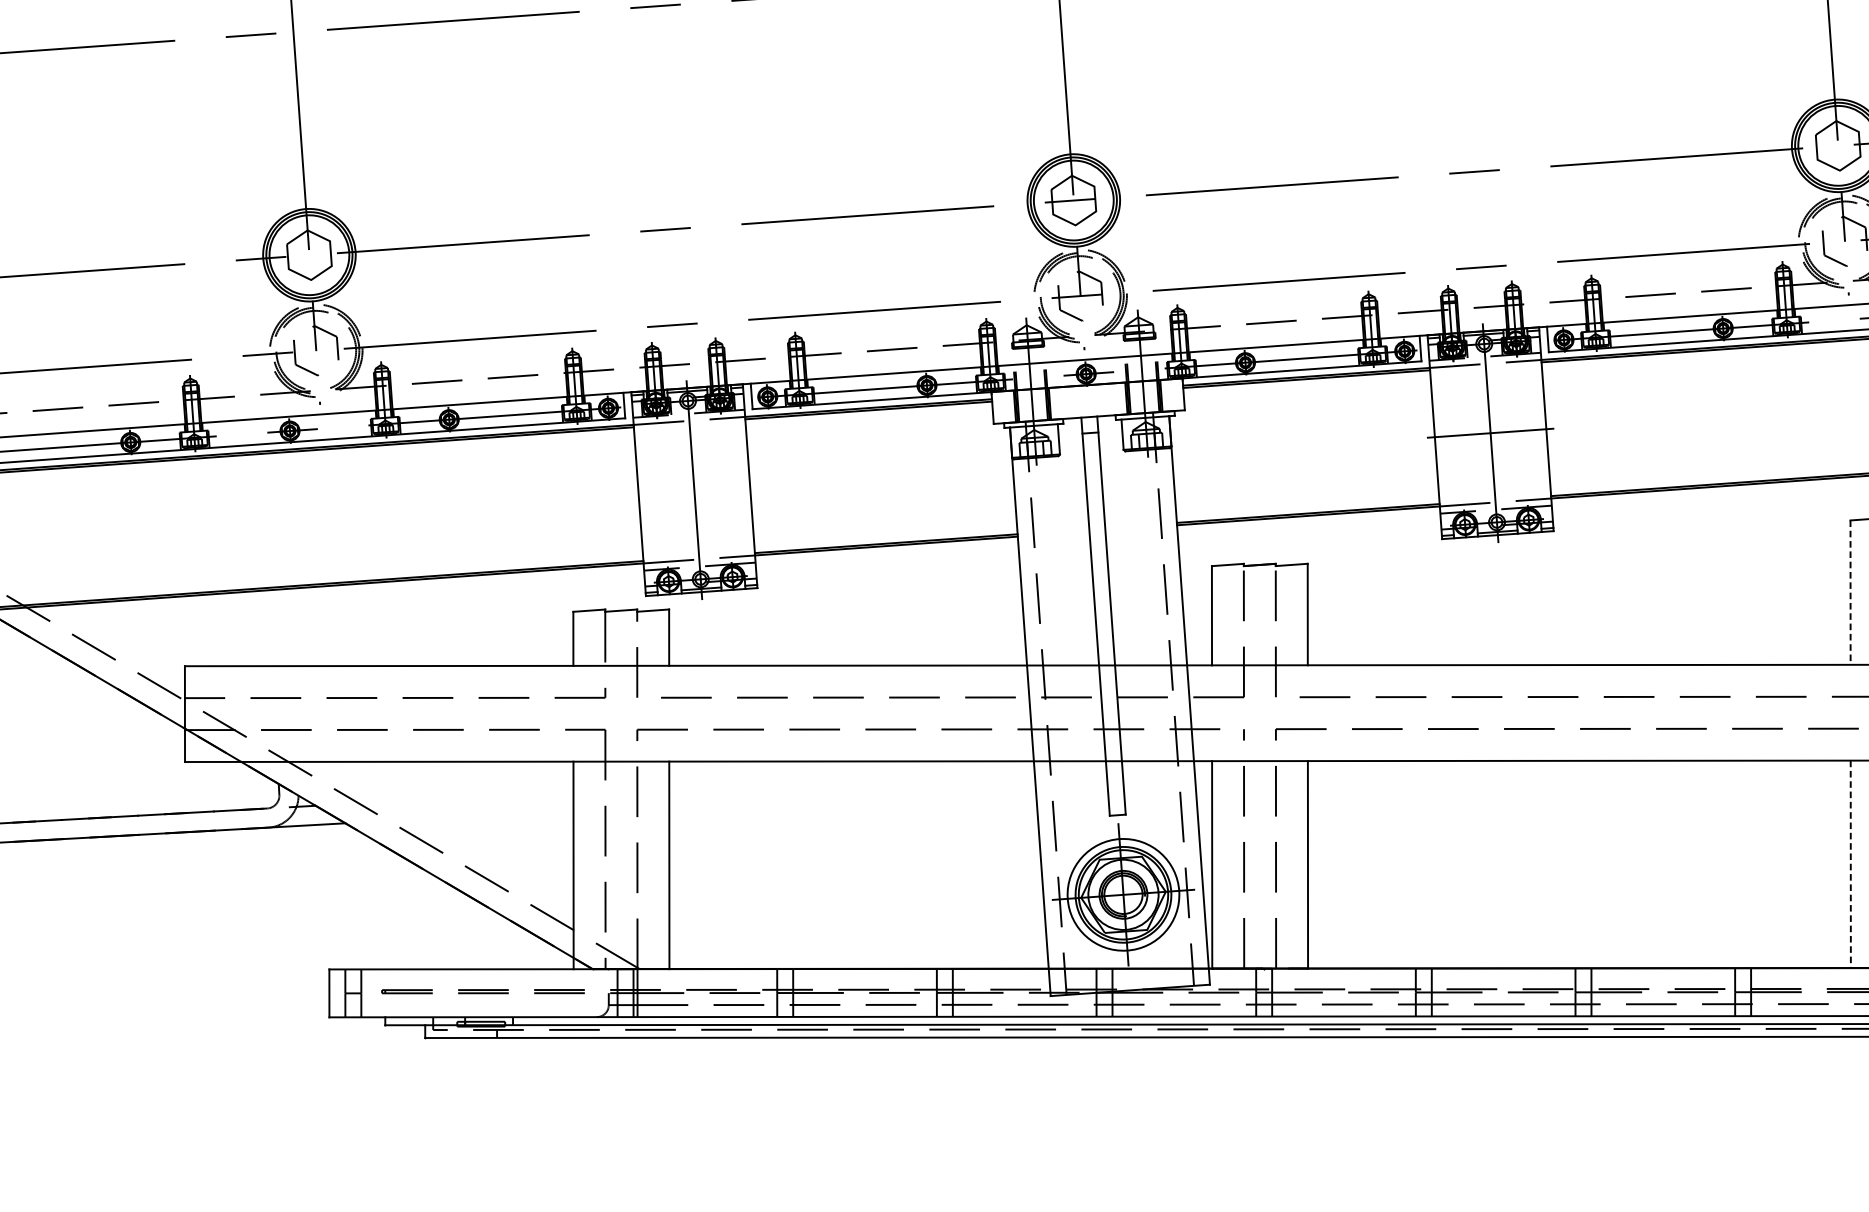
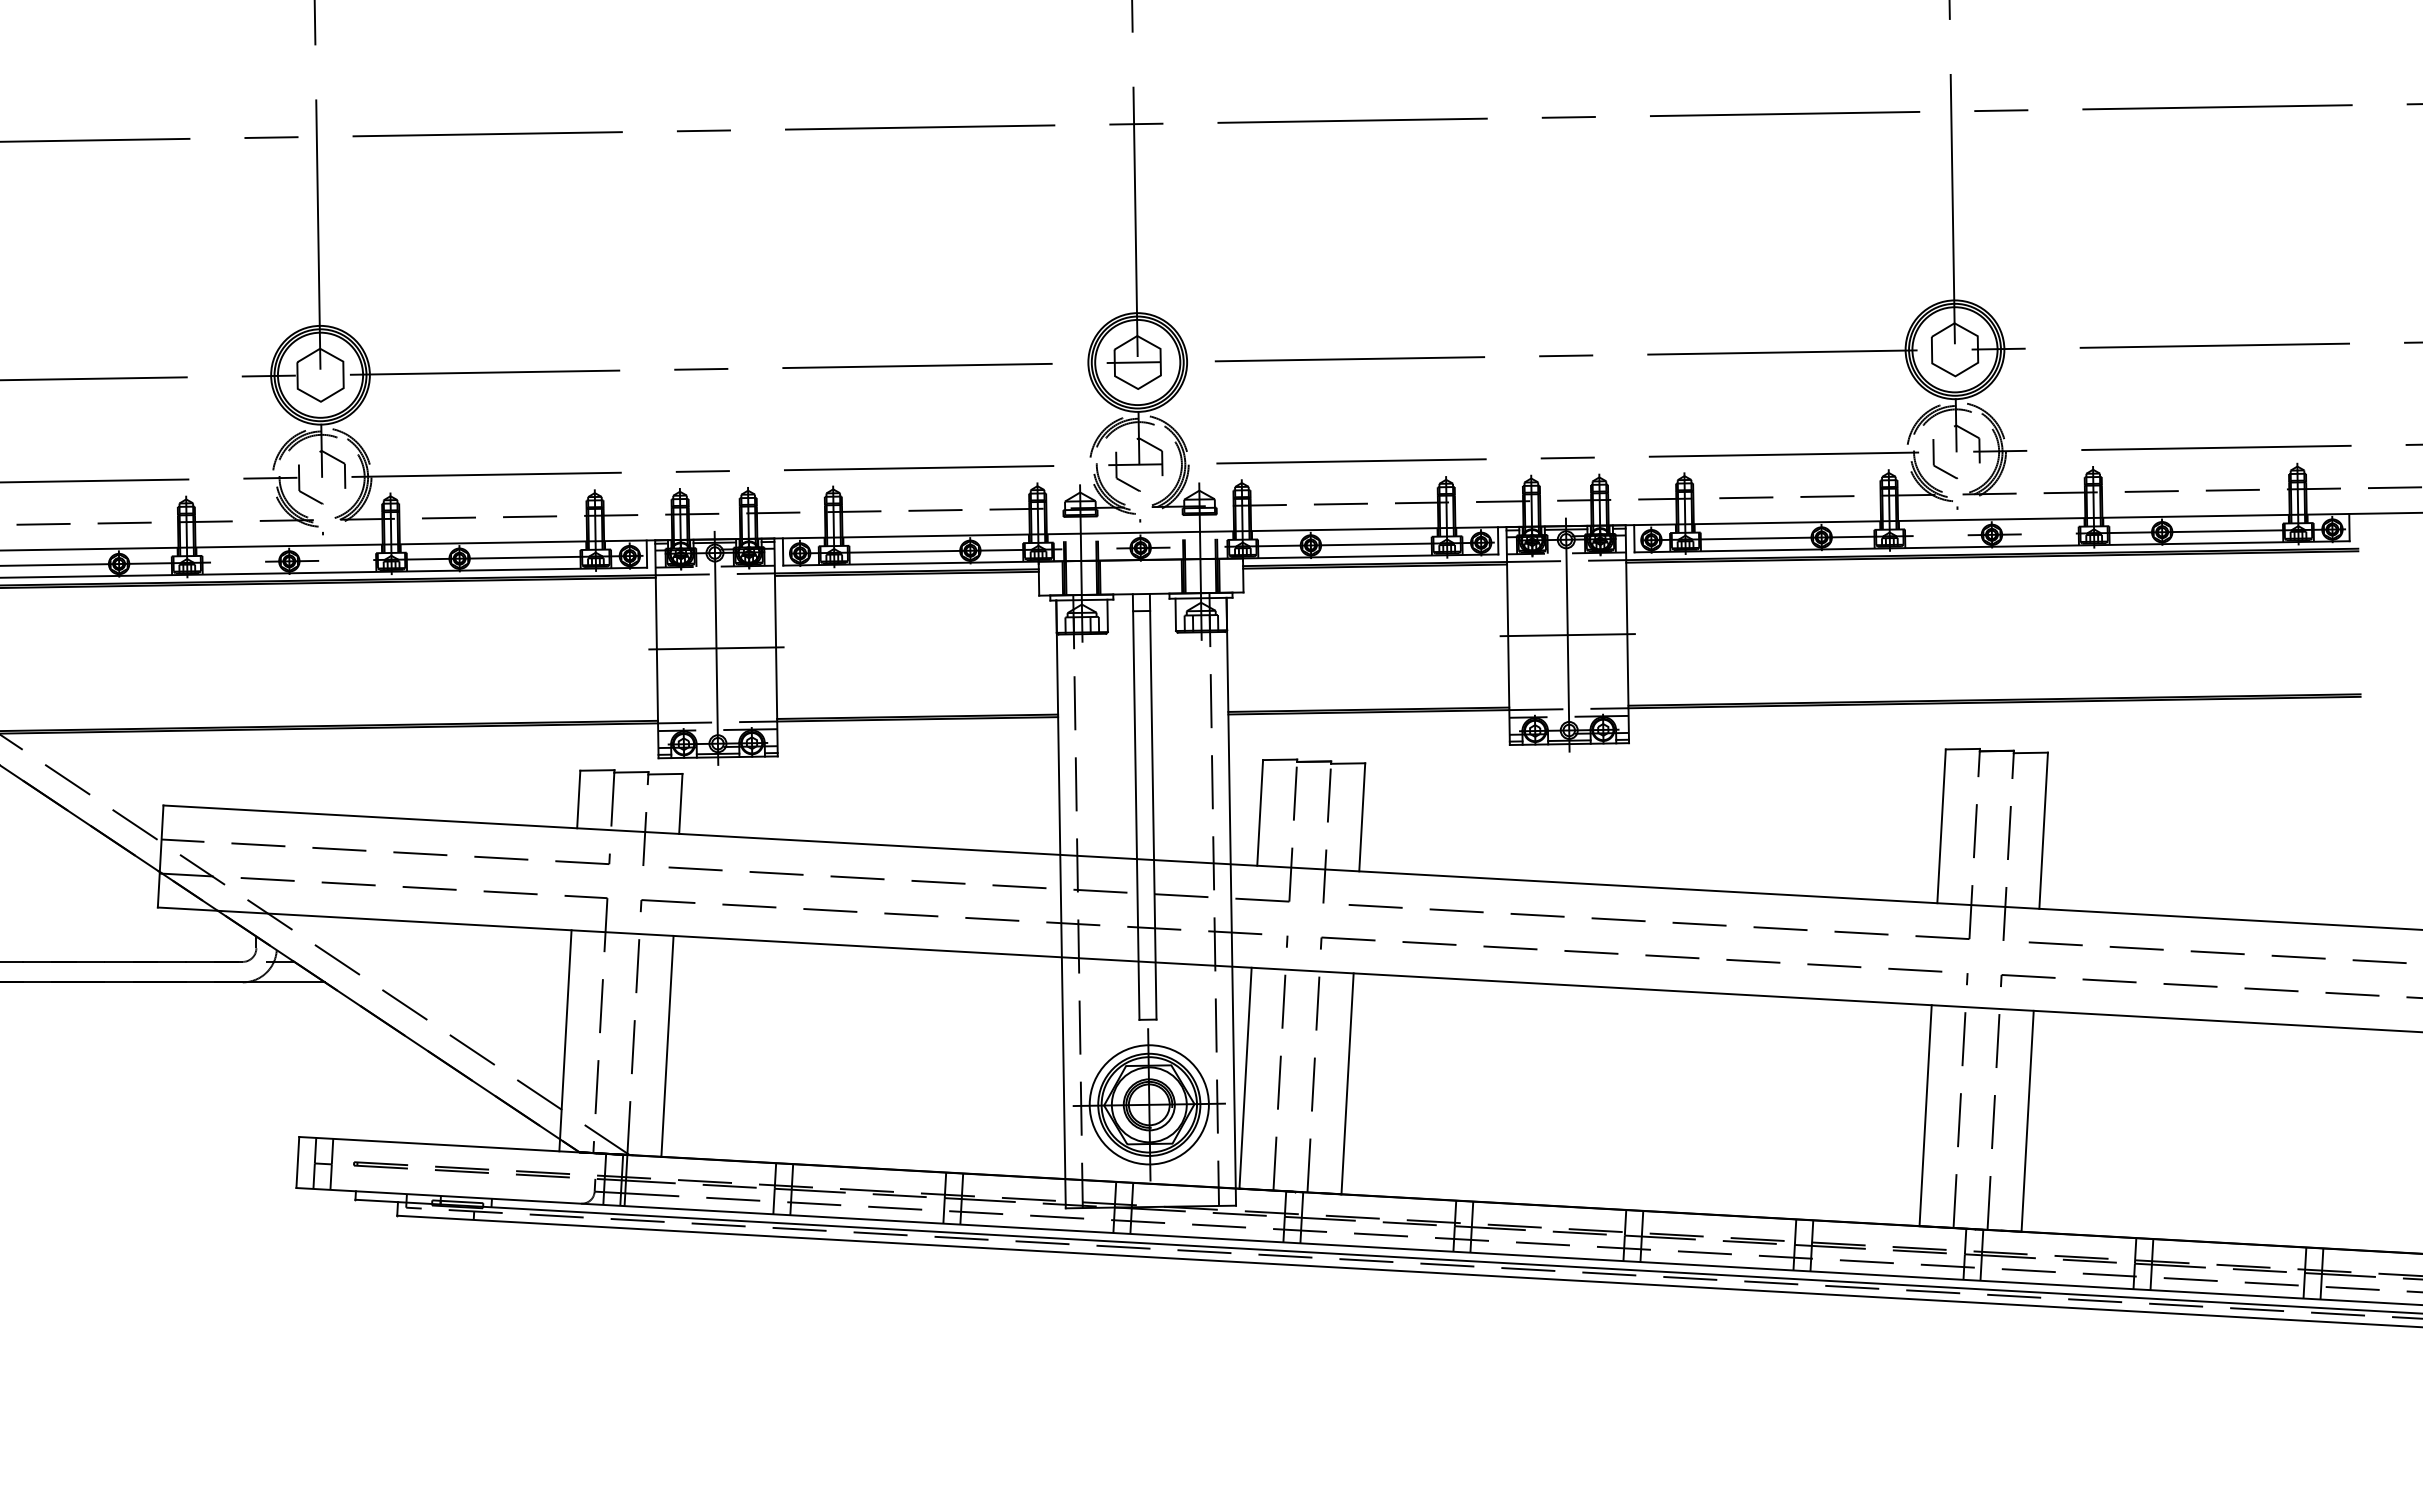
line: (694, 490) -> (716, 648), added
line: (1850, 592) -> (1941, 826), dashed -> solid
line: (1850, 864) -> (1925, 1115), dashed -> solid

